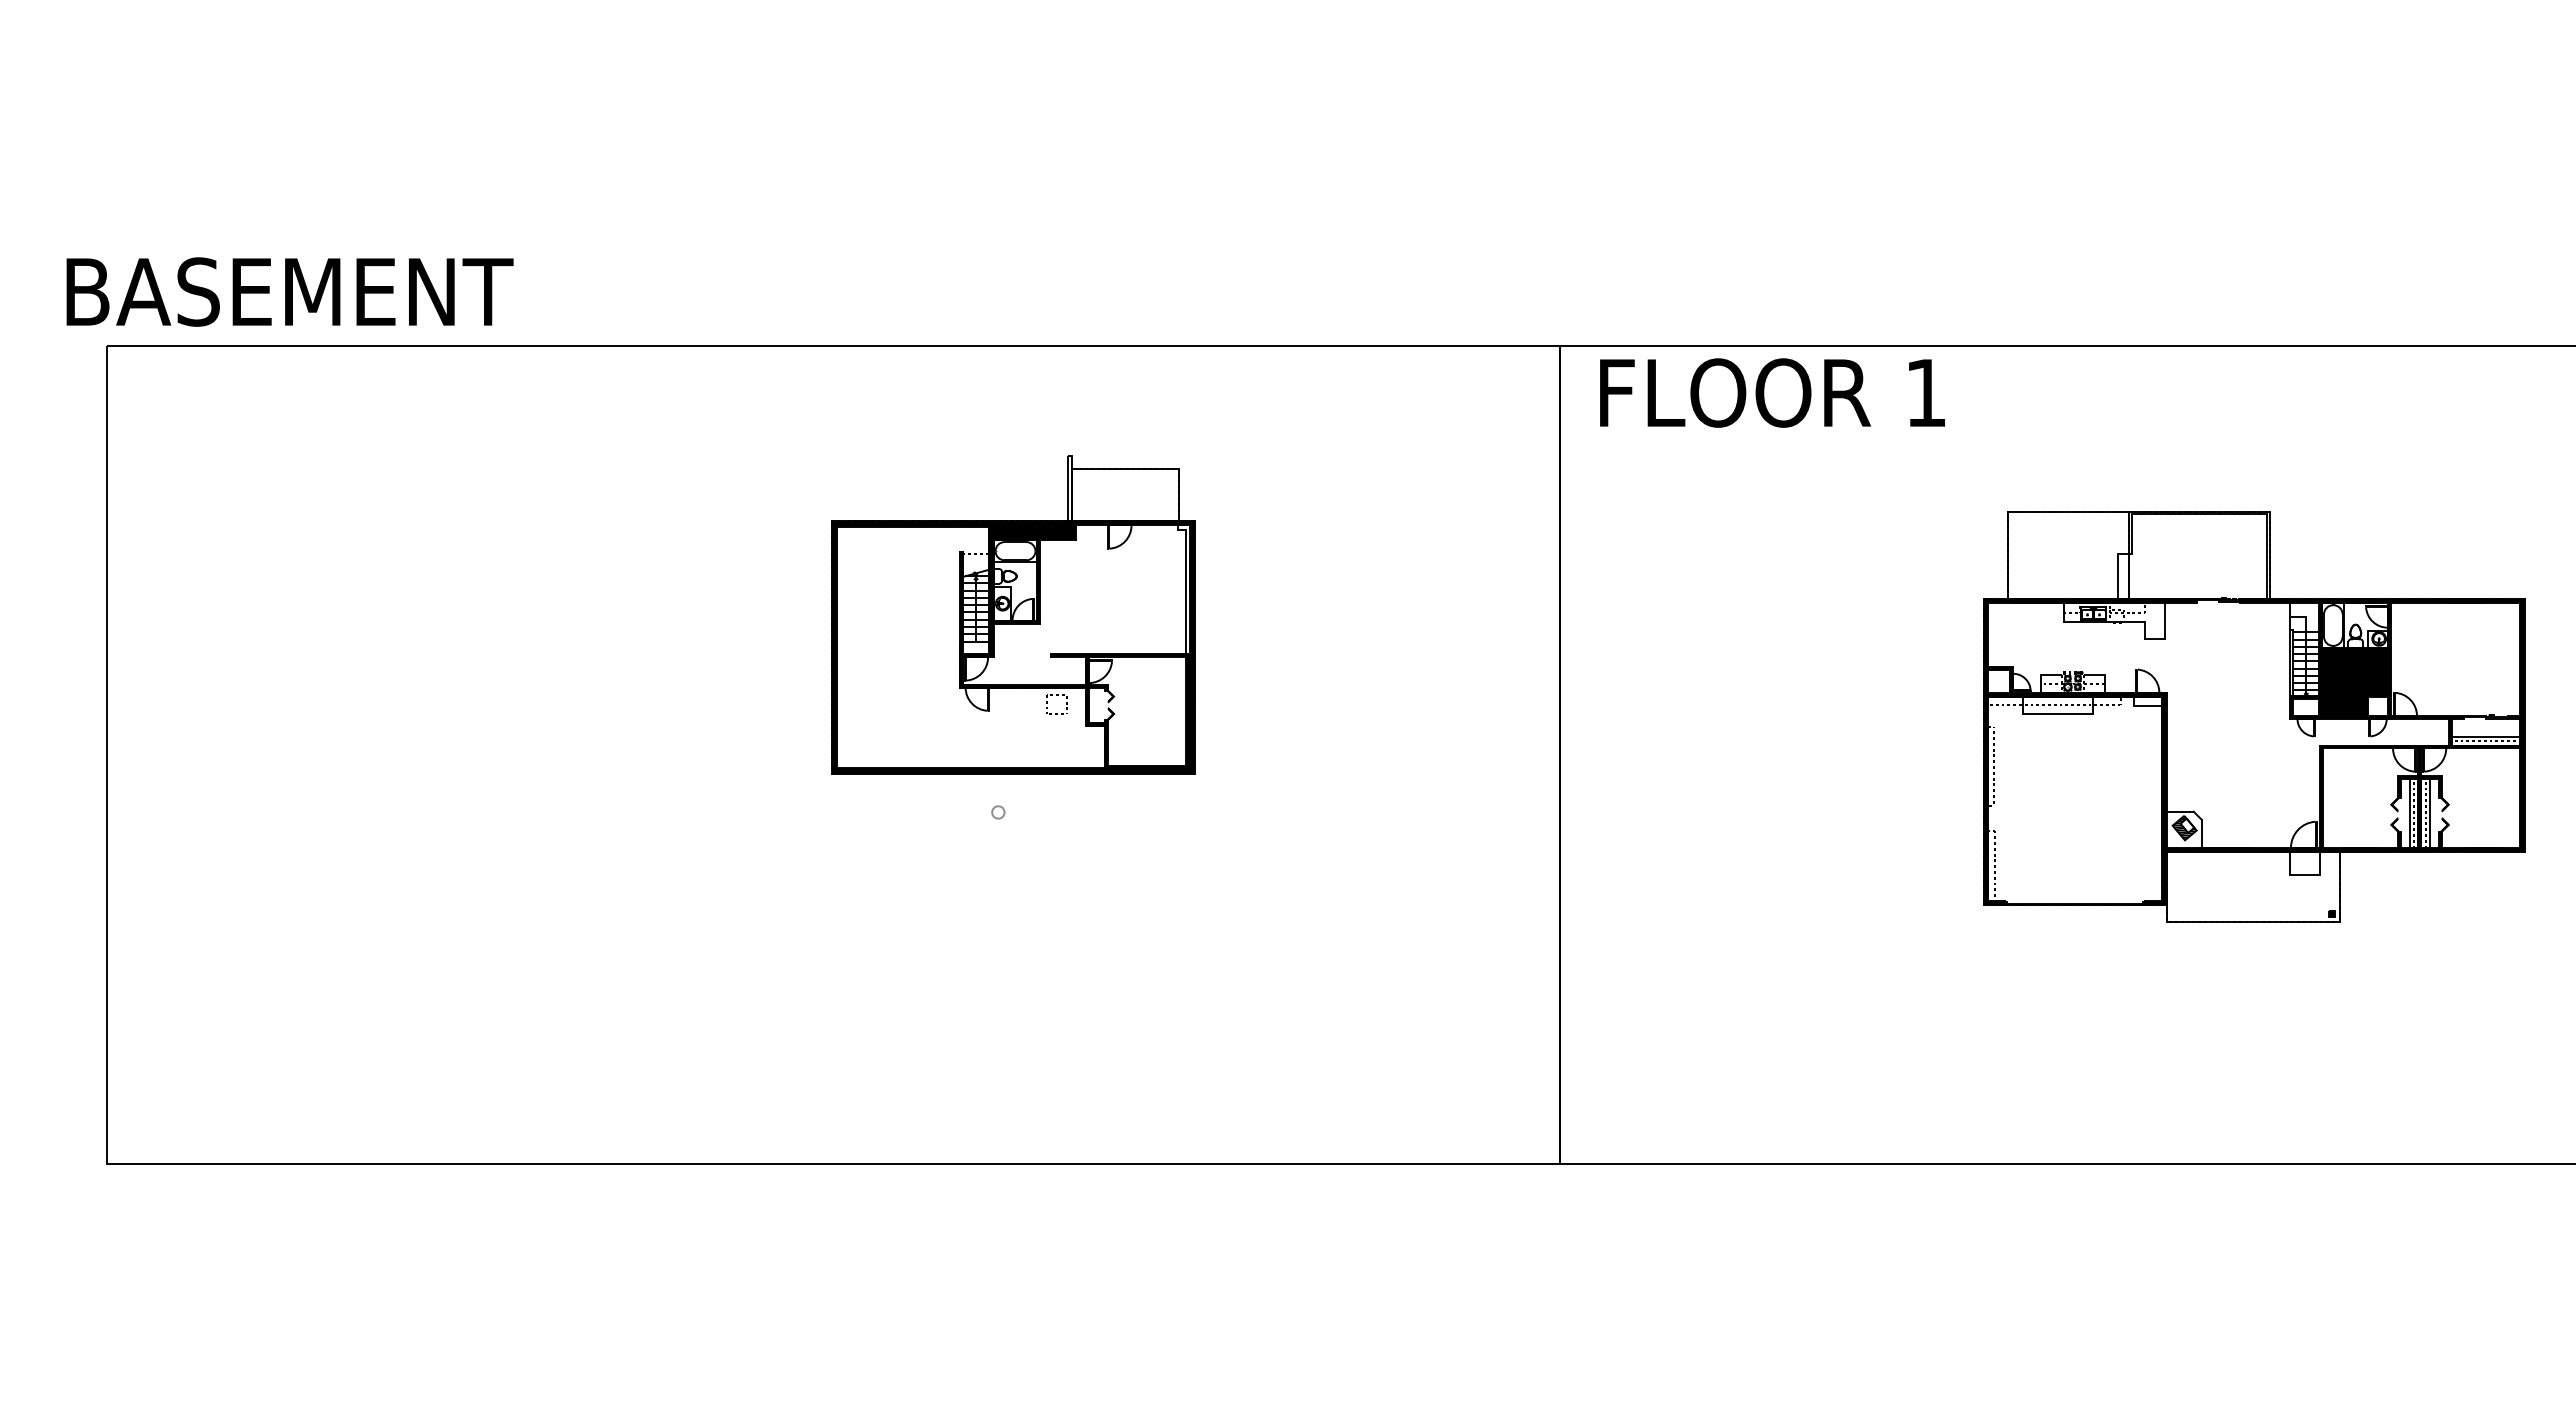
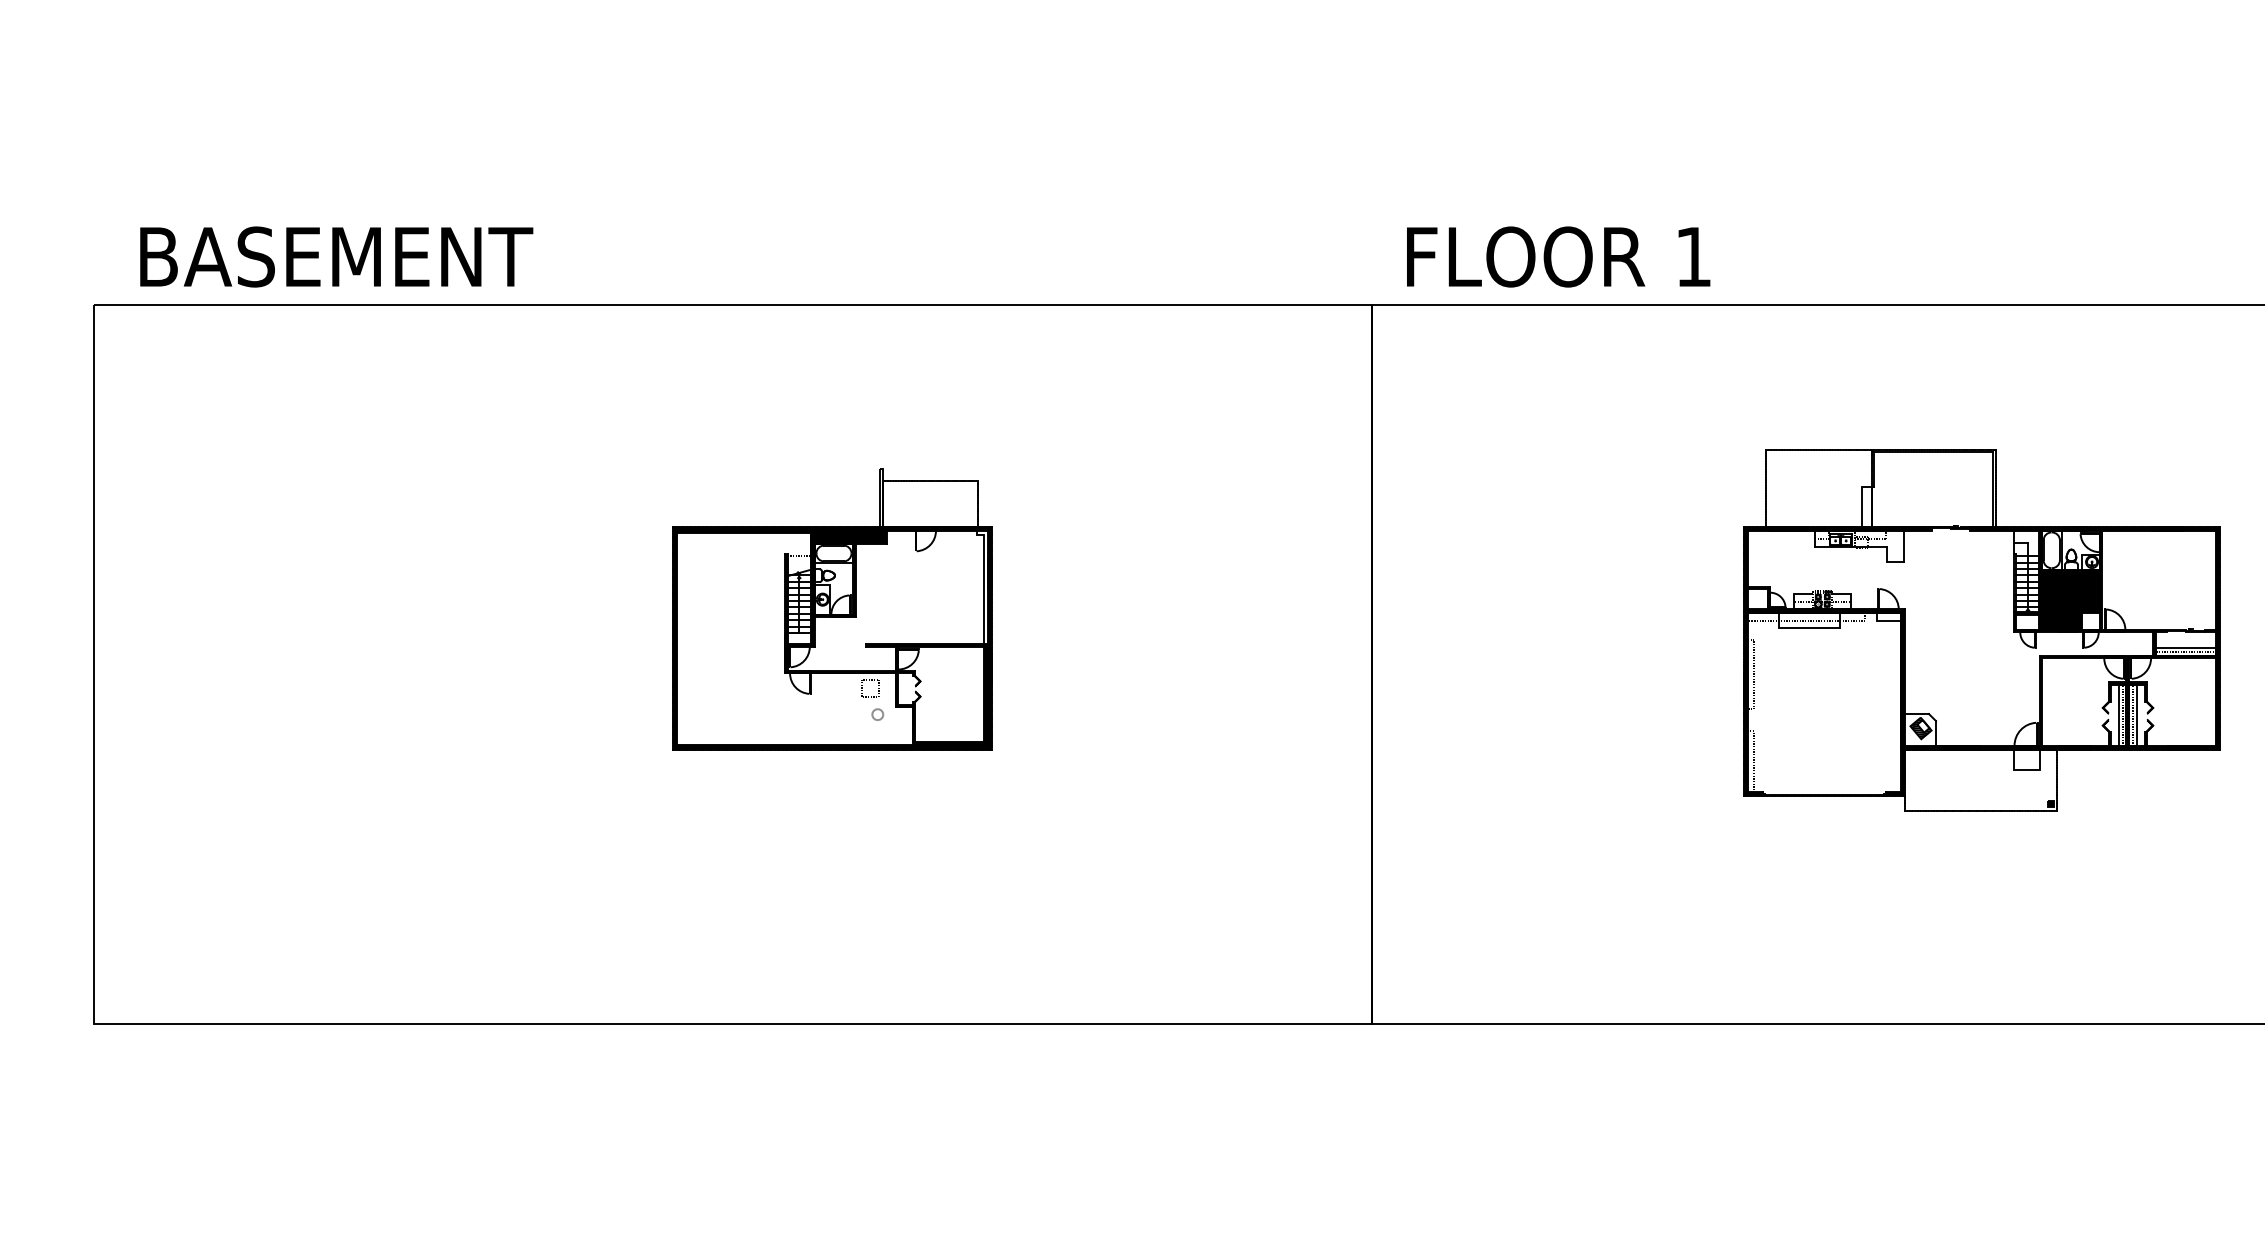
text: (289, 291) -> (336, 256), moved
text: (1772, 392) -> (1558, 256), moved
part: (1013, 614) -> (832, 609), moved

